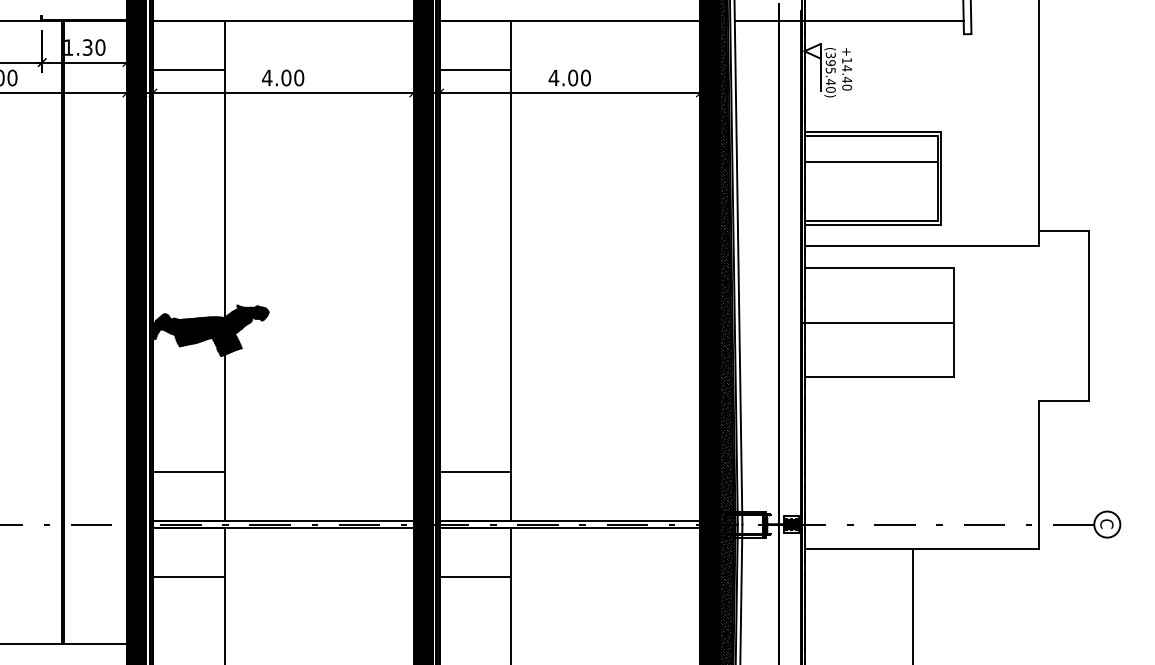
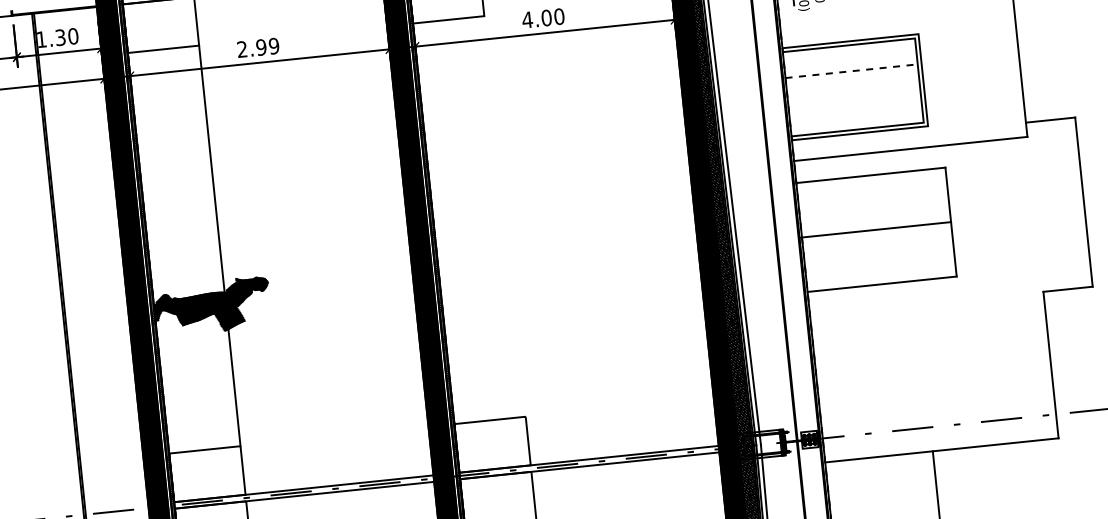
text: (282, 77) -> (257, 47), 4.00 -> 2.99
line: (871, 162) -> (852, 71), solid -> dashed
line: (511, 270) -> (505, 215), removed

